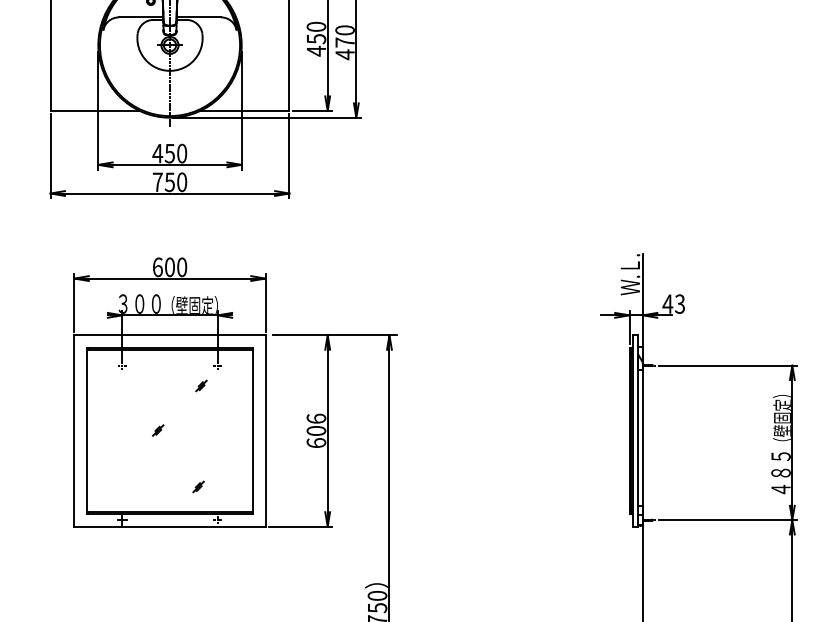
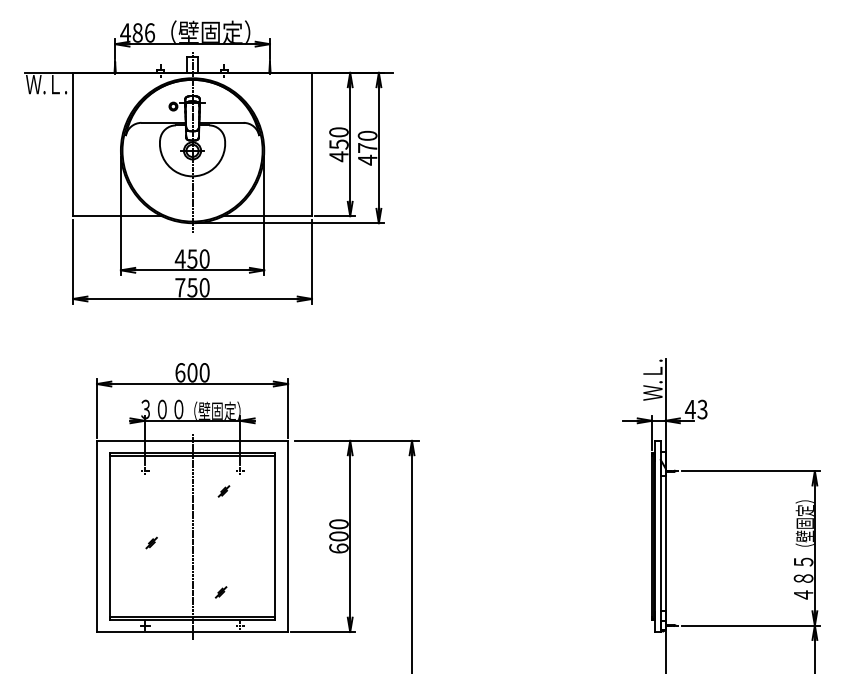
text: (315, 419) -> (338, 524), 606 -> 600
part: (157, 430) -> (151, 542), moved
line: (169, 432) -> (192, 537), added

